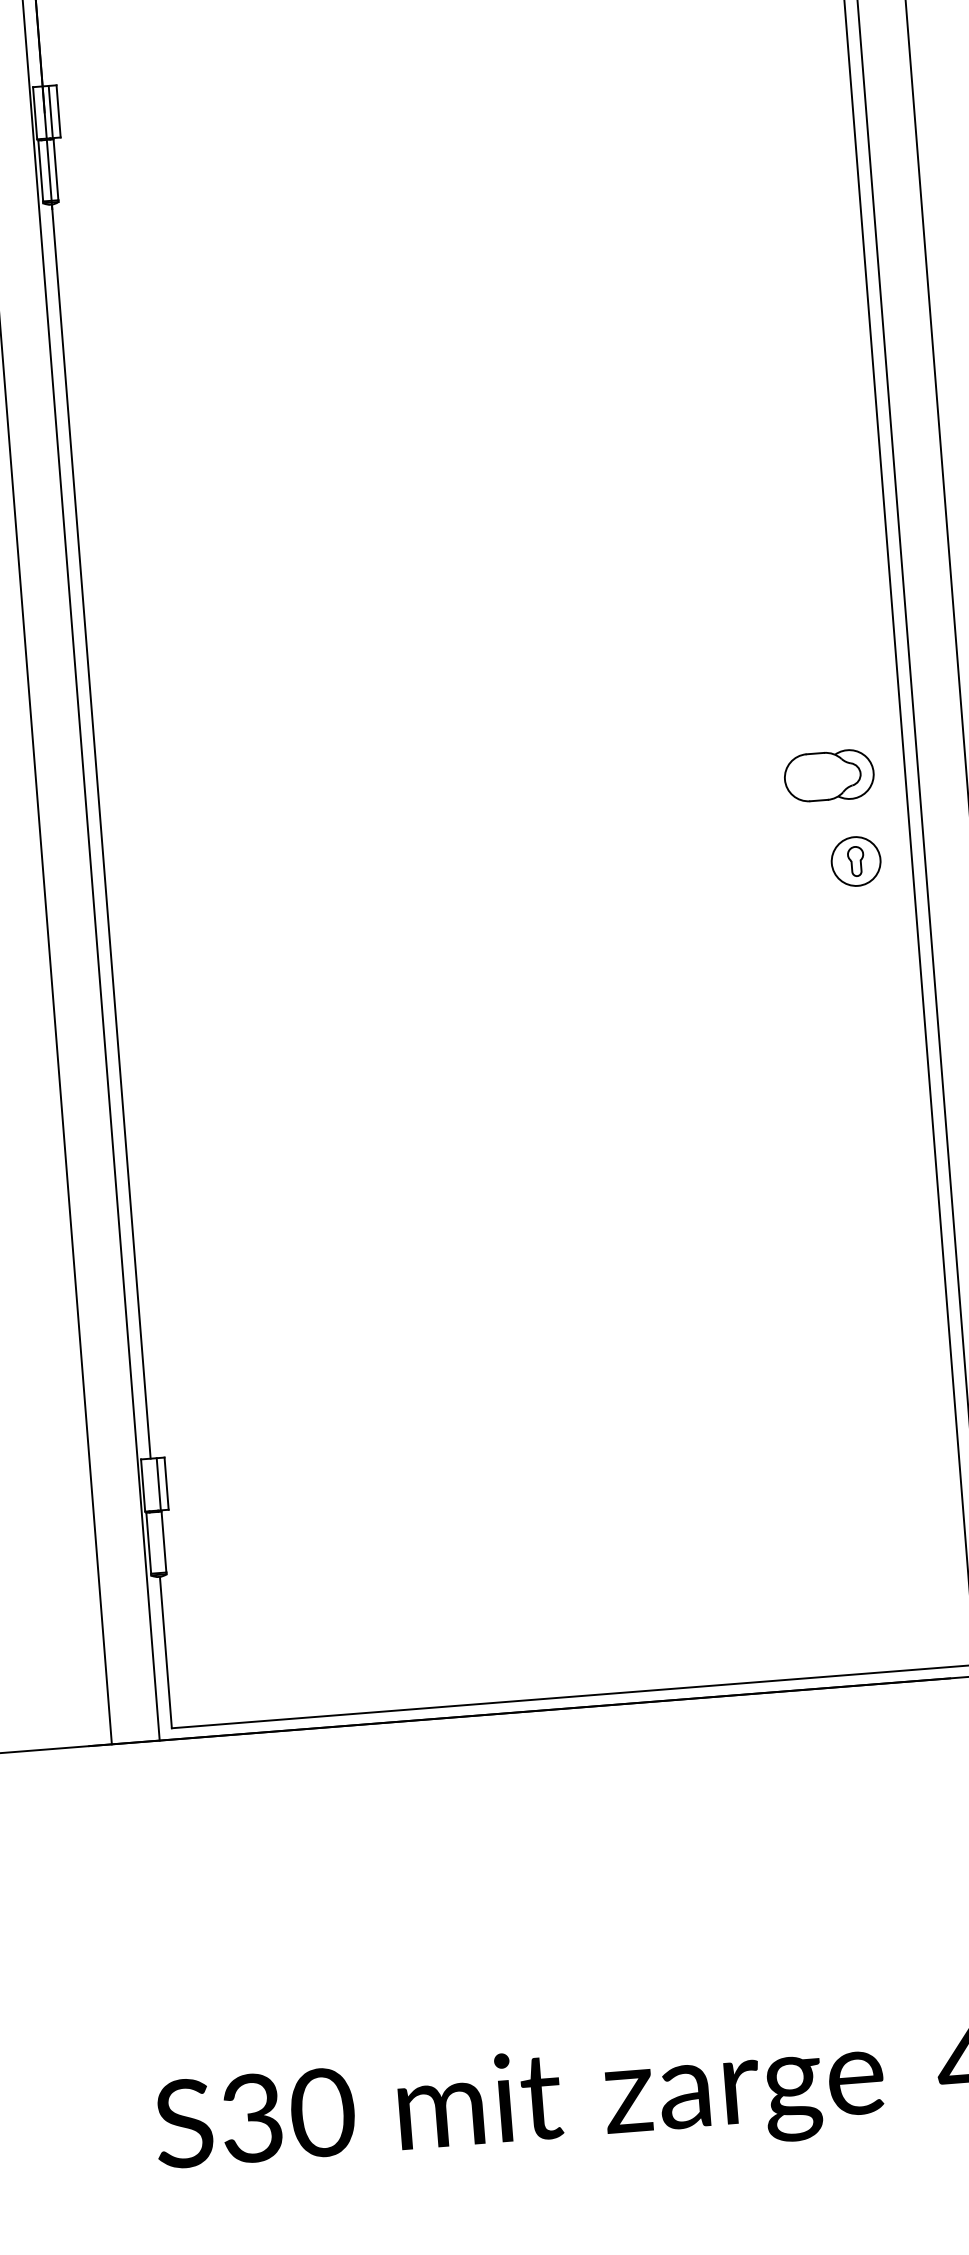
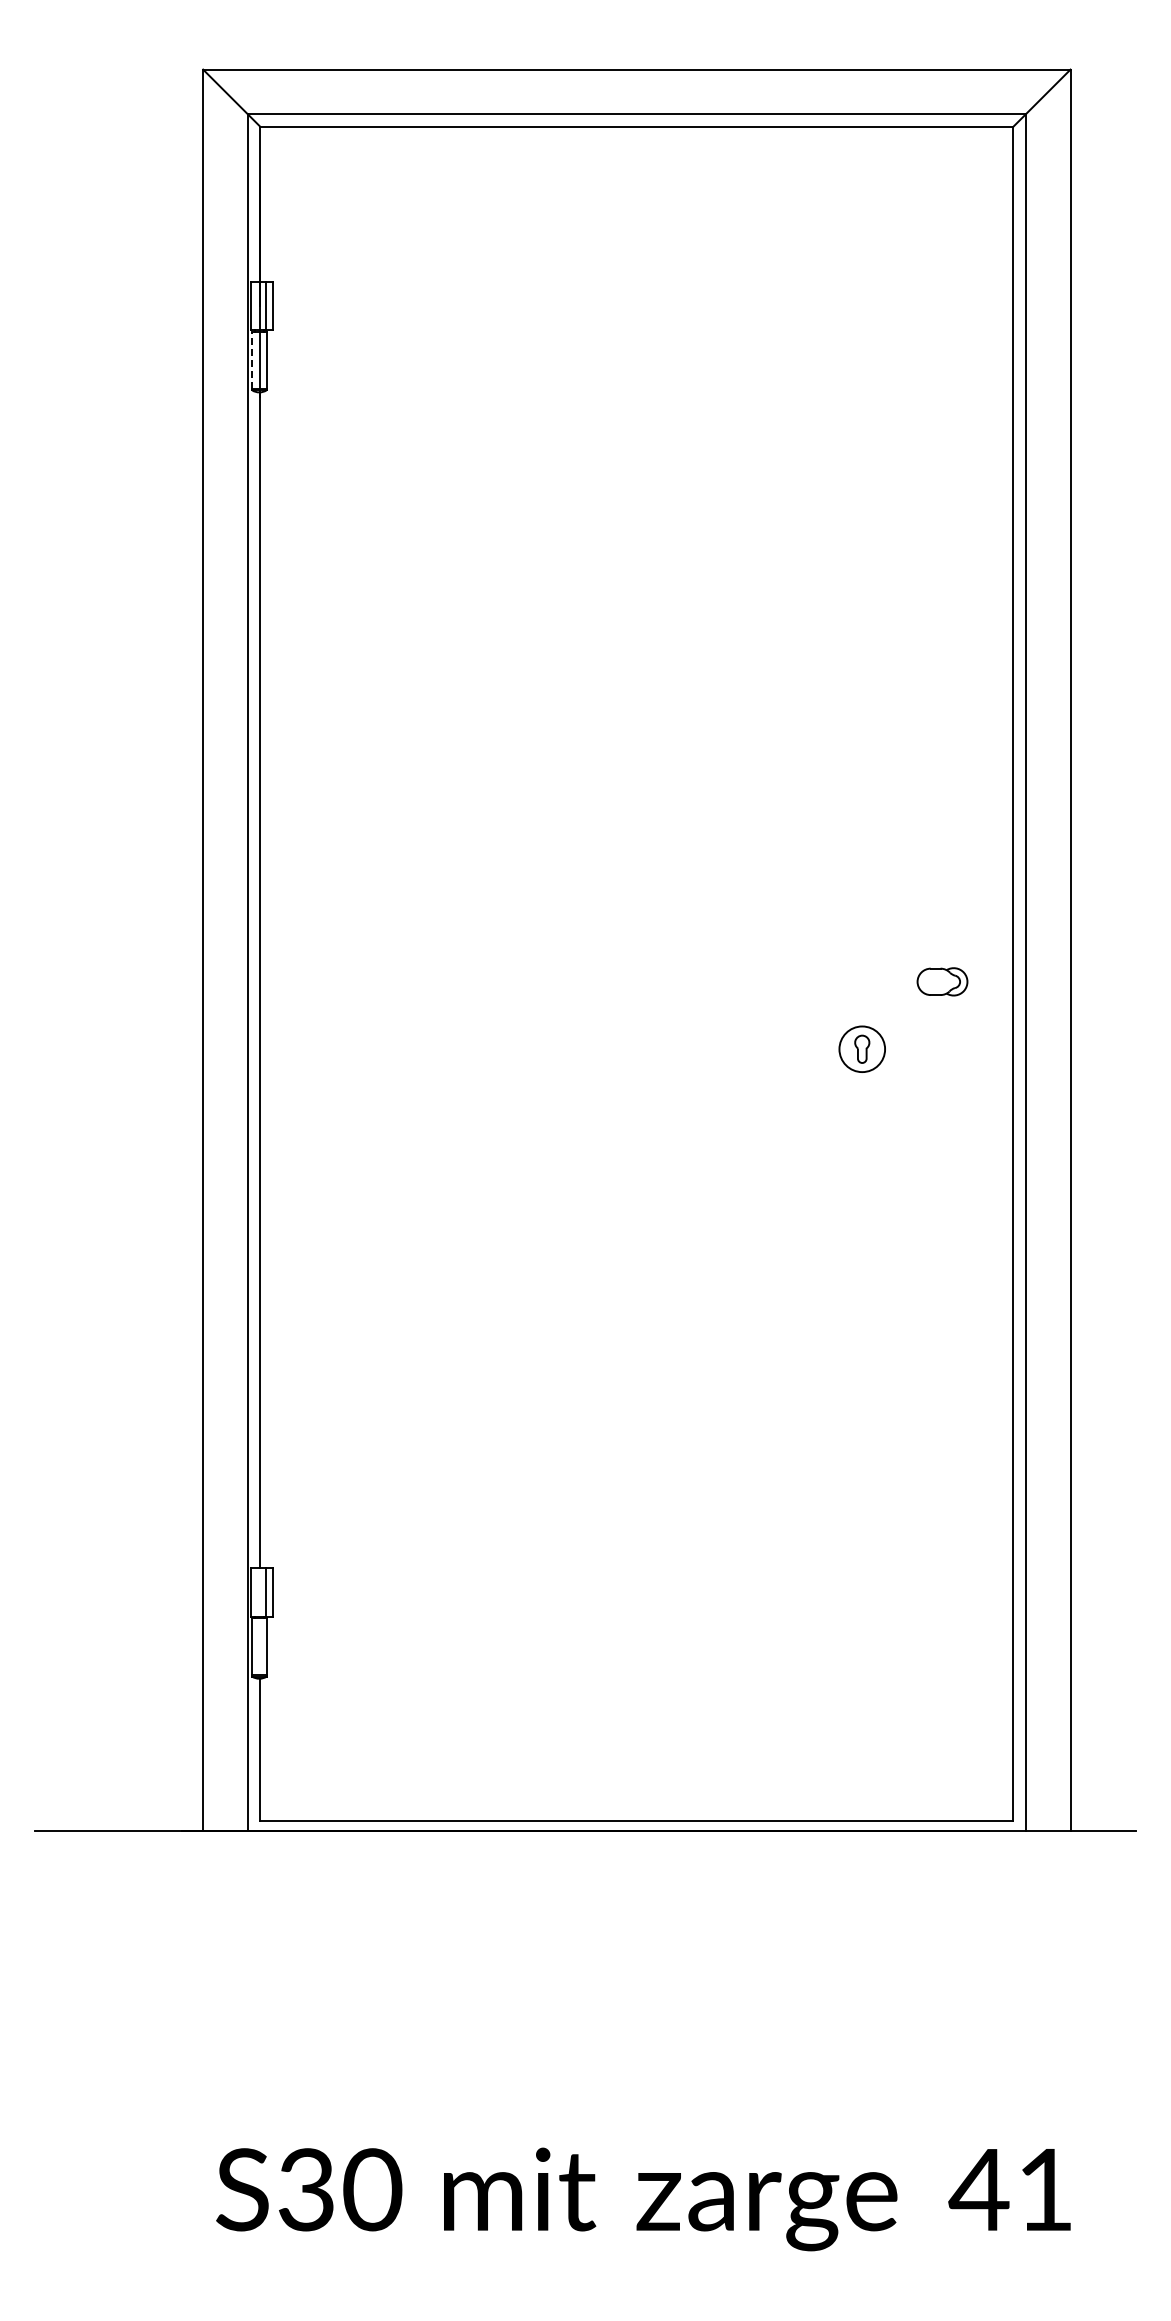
line: (41, 171) -> (252, 360), solid -> dashed
part: (829, 775) -> (942, 981), size x0.6
part: (855, 860) -> (861, 1048), moved

